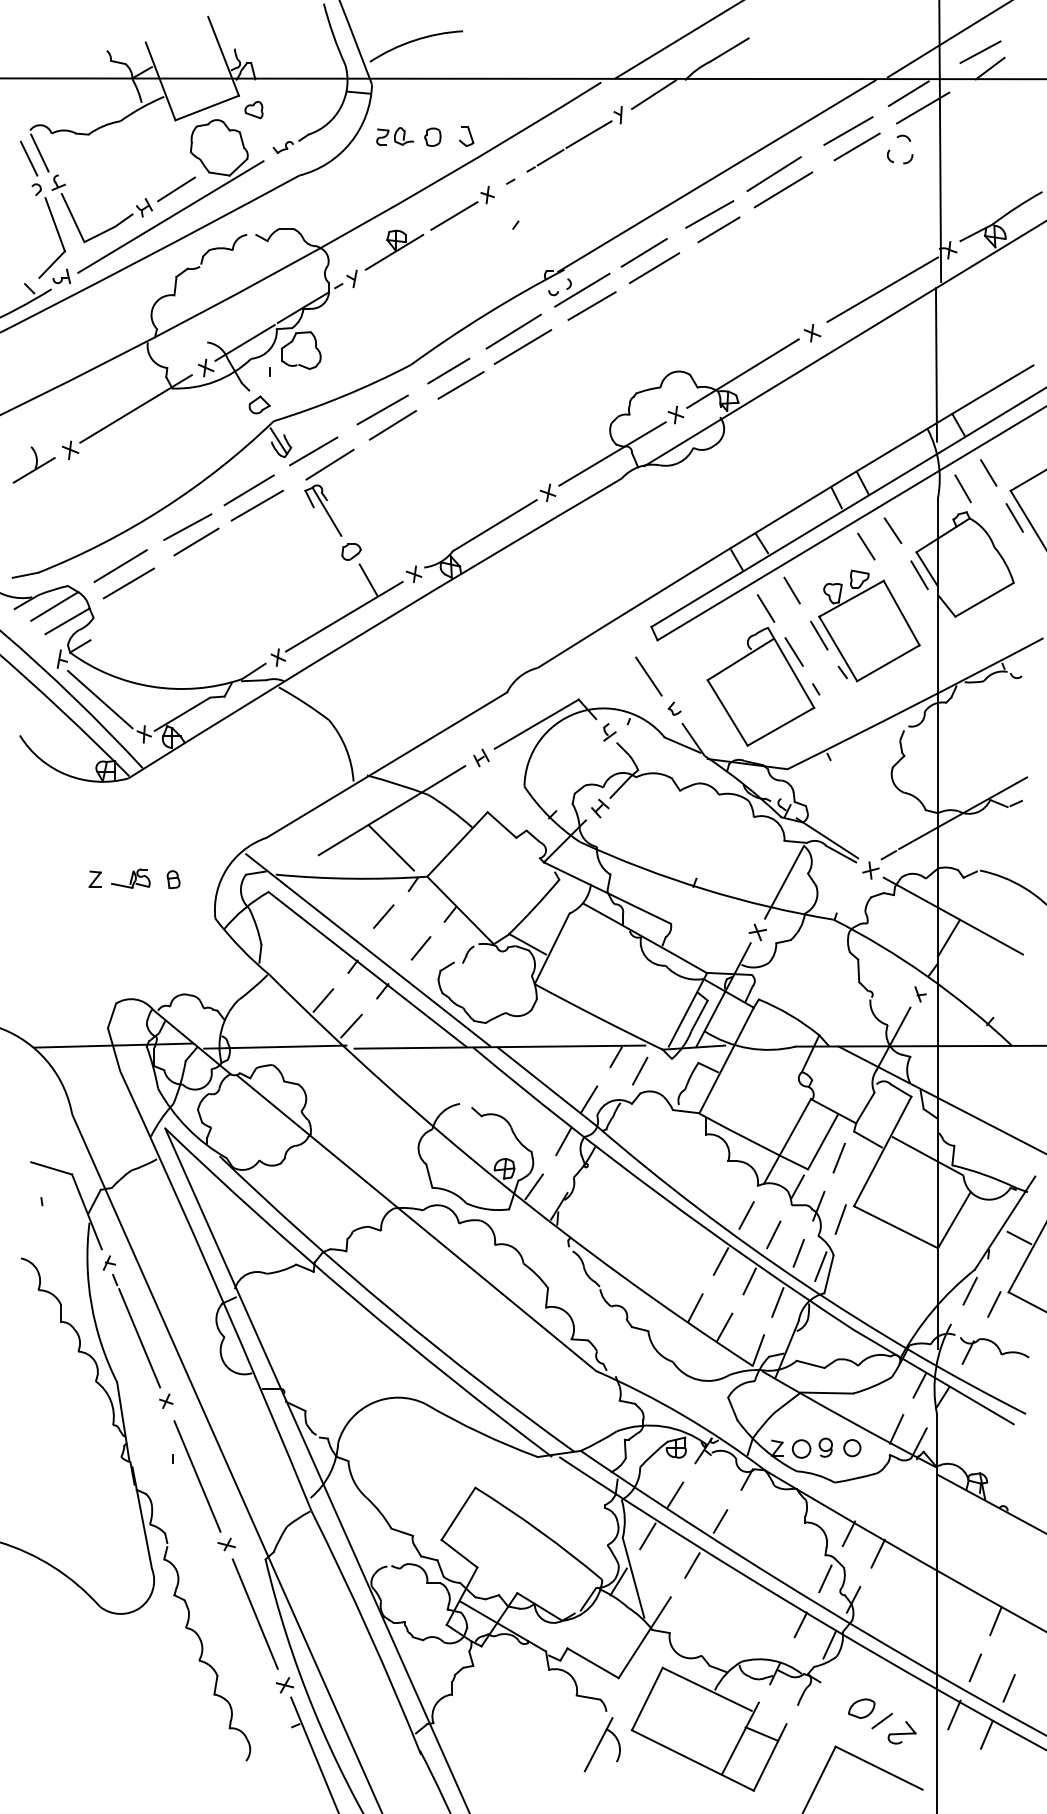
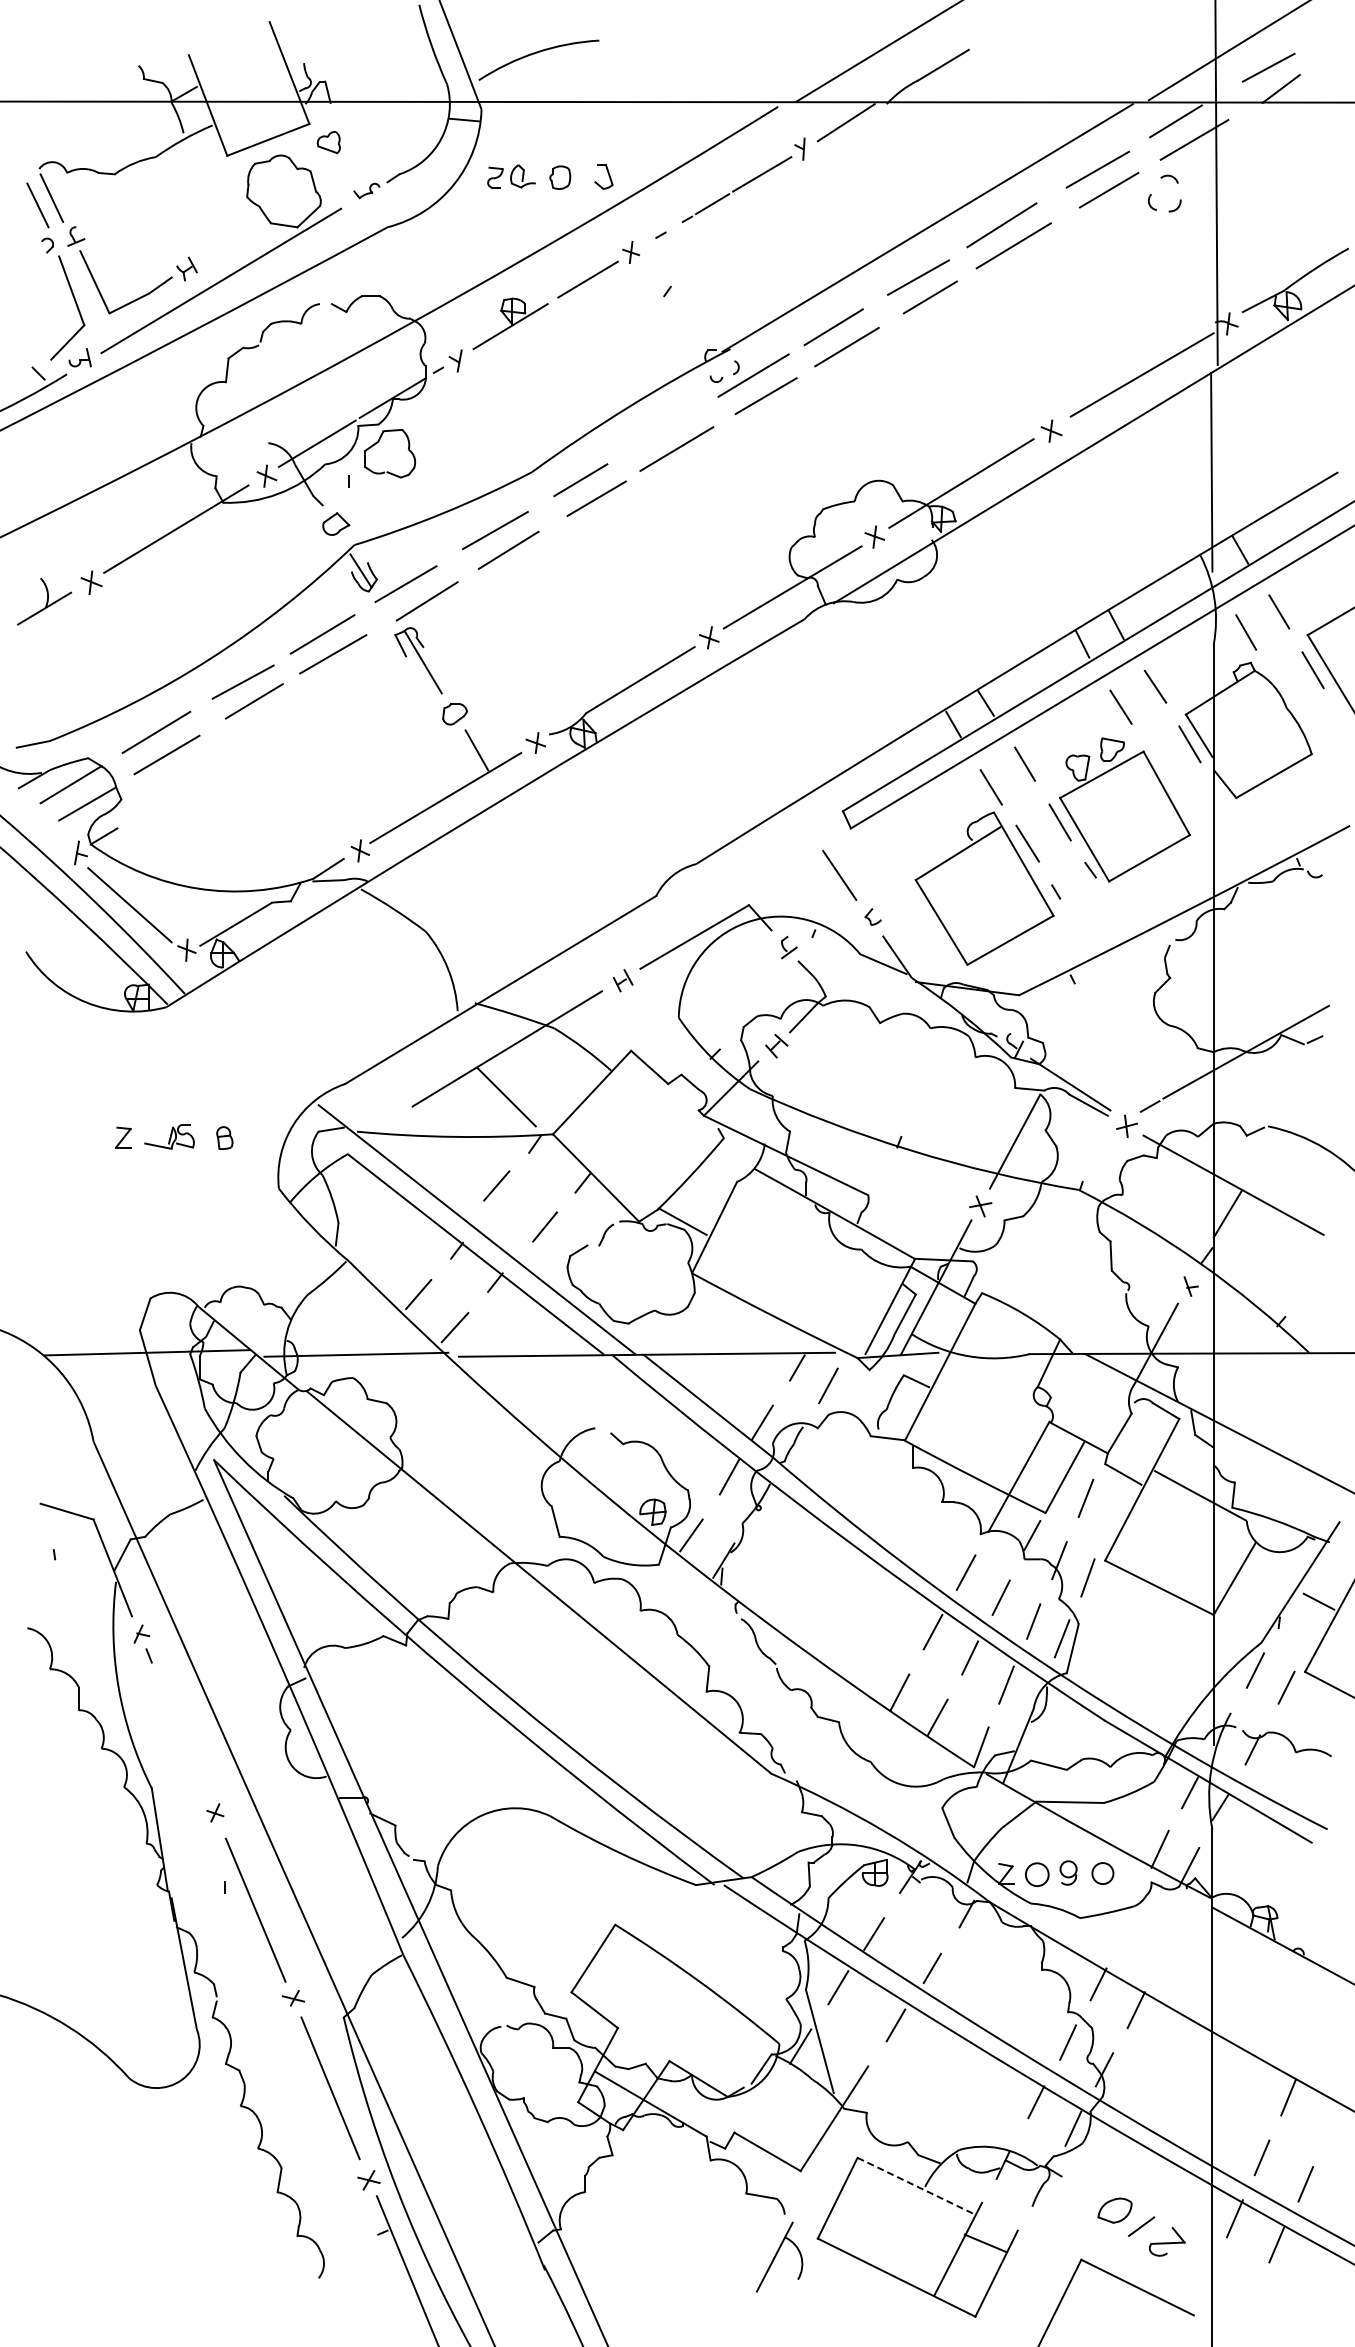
line: (176, 188) -> (228, 244), removed
line: (513, 331) -> (664, 429), removed
line: (139, 1338) -> (180, 1731), removed
line: (707, 1689) -> (915, 2185), solid -> dashed

